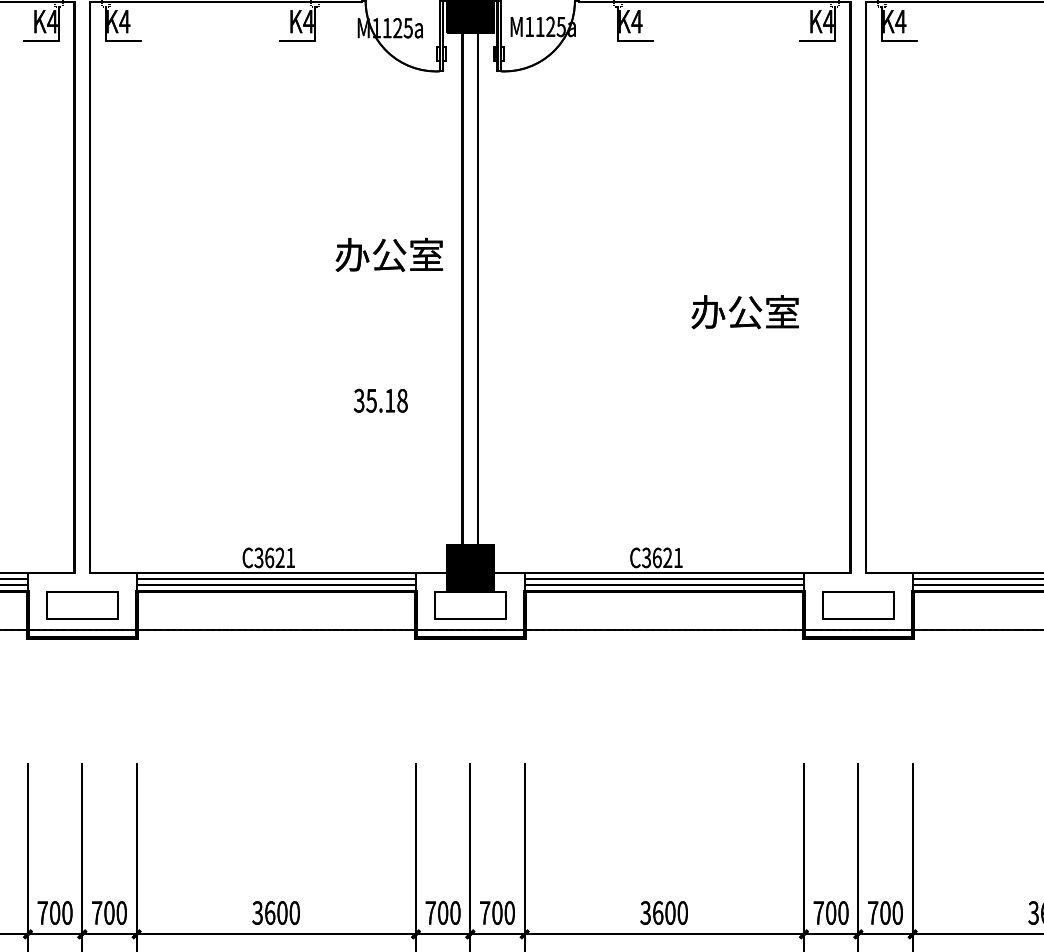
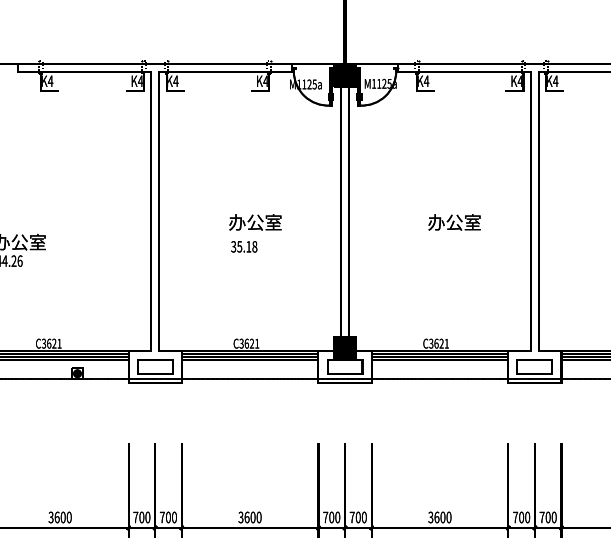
text: (389, 255) -> (255, 222), moved
text: (745, 312) -> (454, 222), moved
text: (381, 400) -> (244, 246), moved

